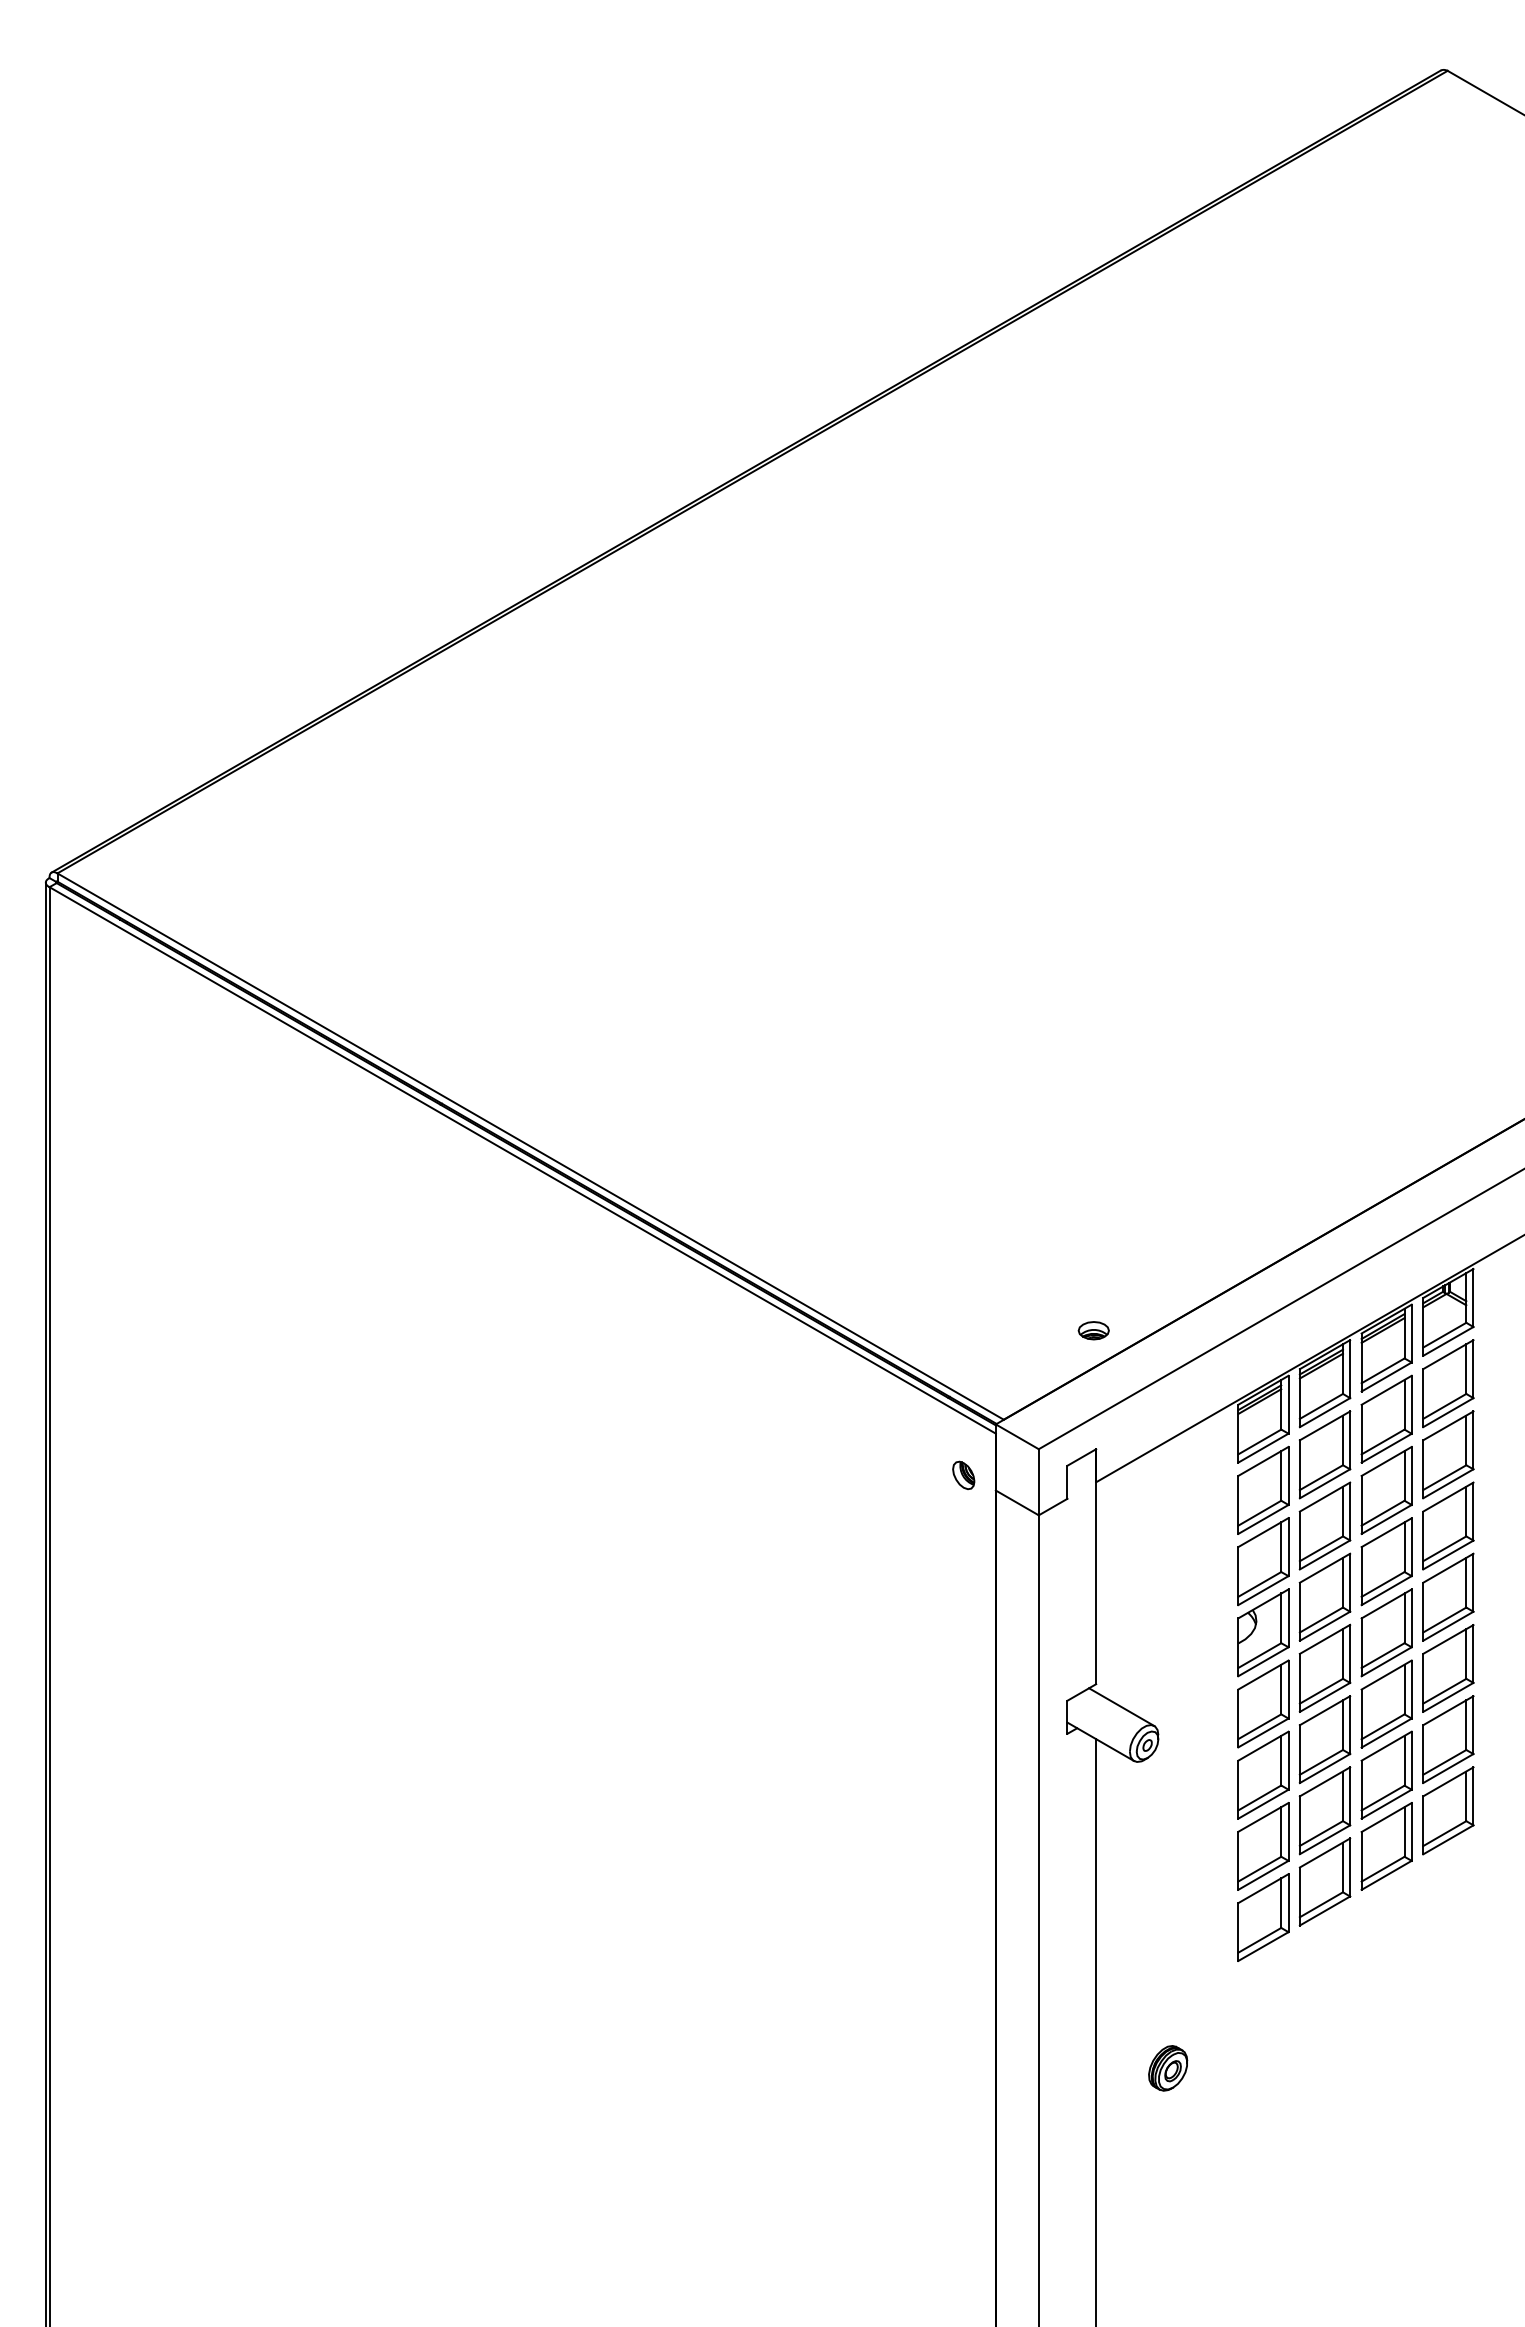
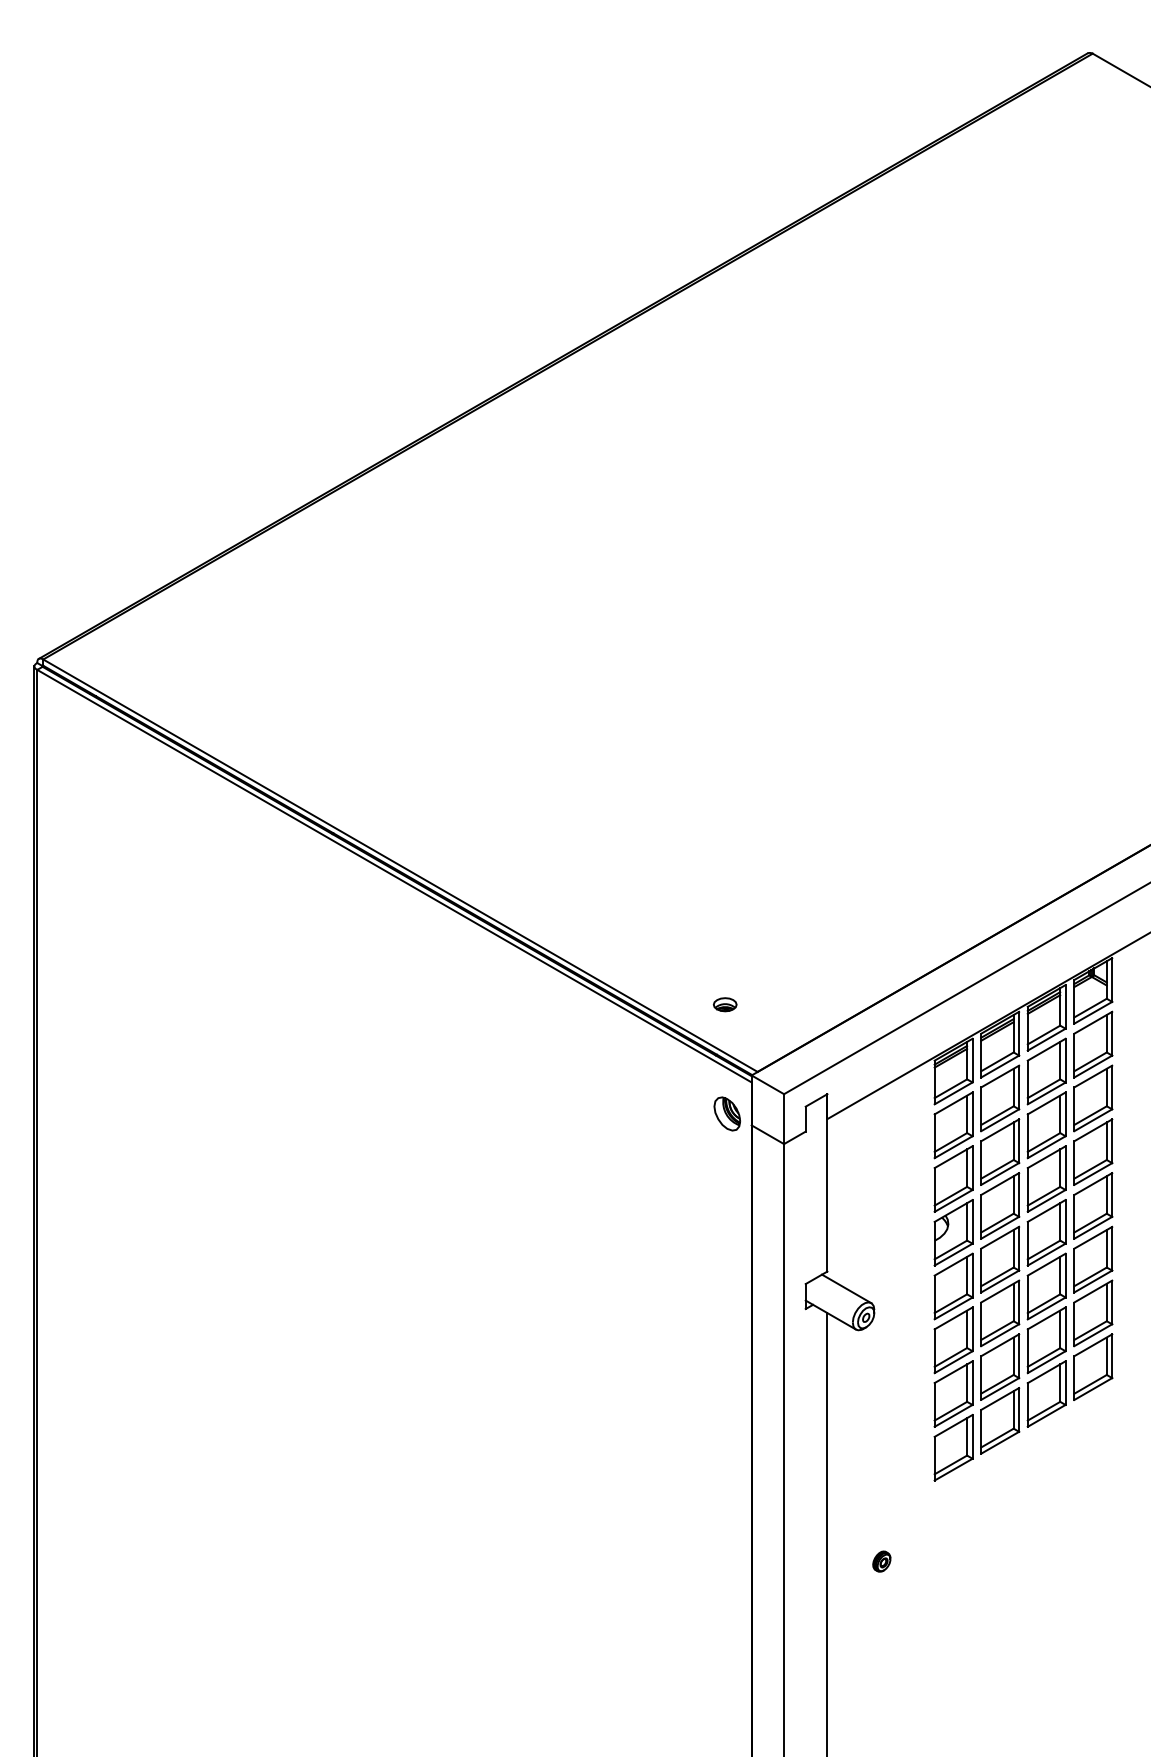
part: (1093, 1330) -> (724, 1004), moved
part: (963, 1475) -> (727, 1114), size x1.6
part: (1168, 2068) -> (881, 1561), size x0.6

